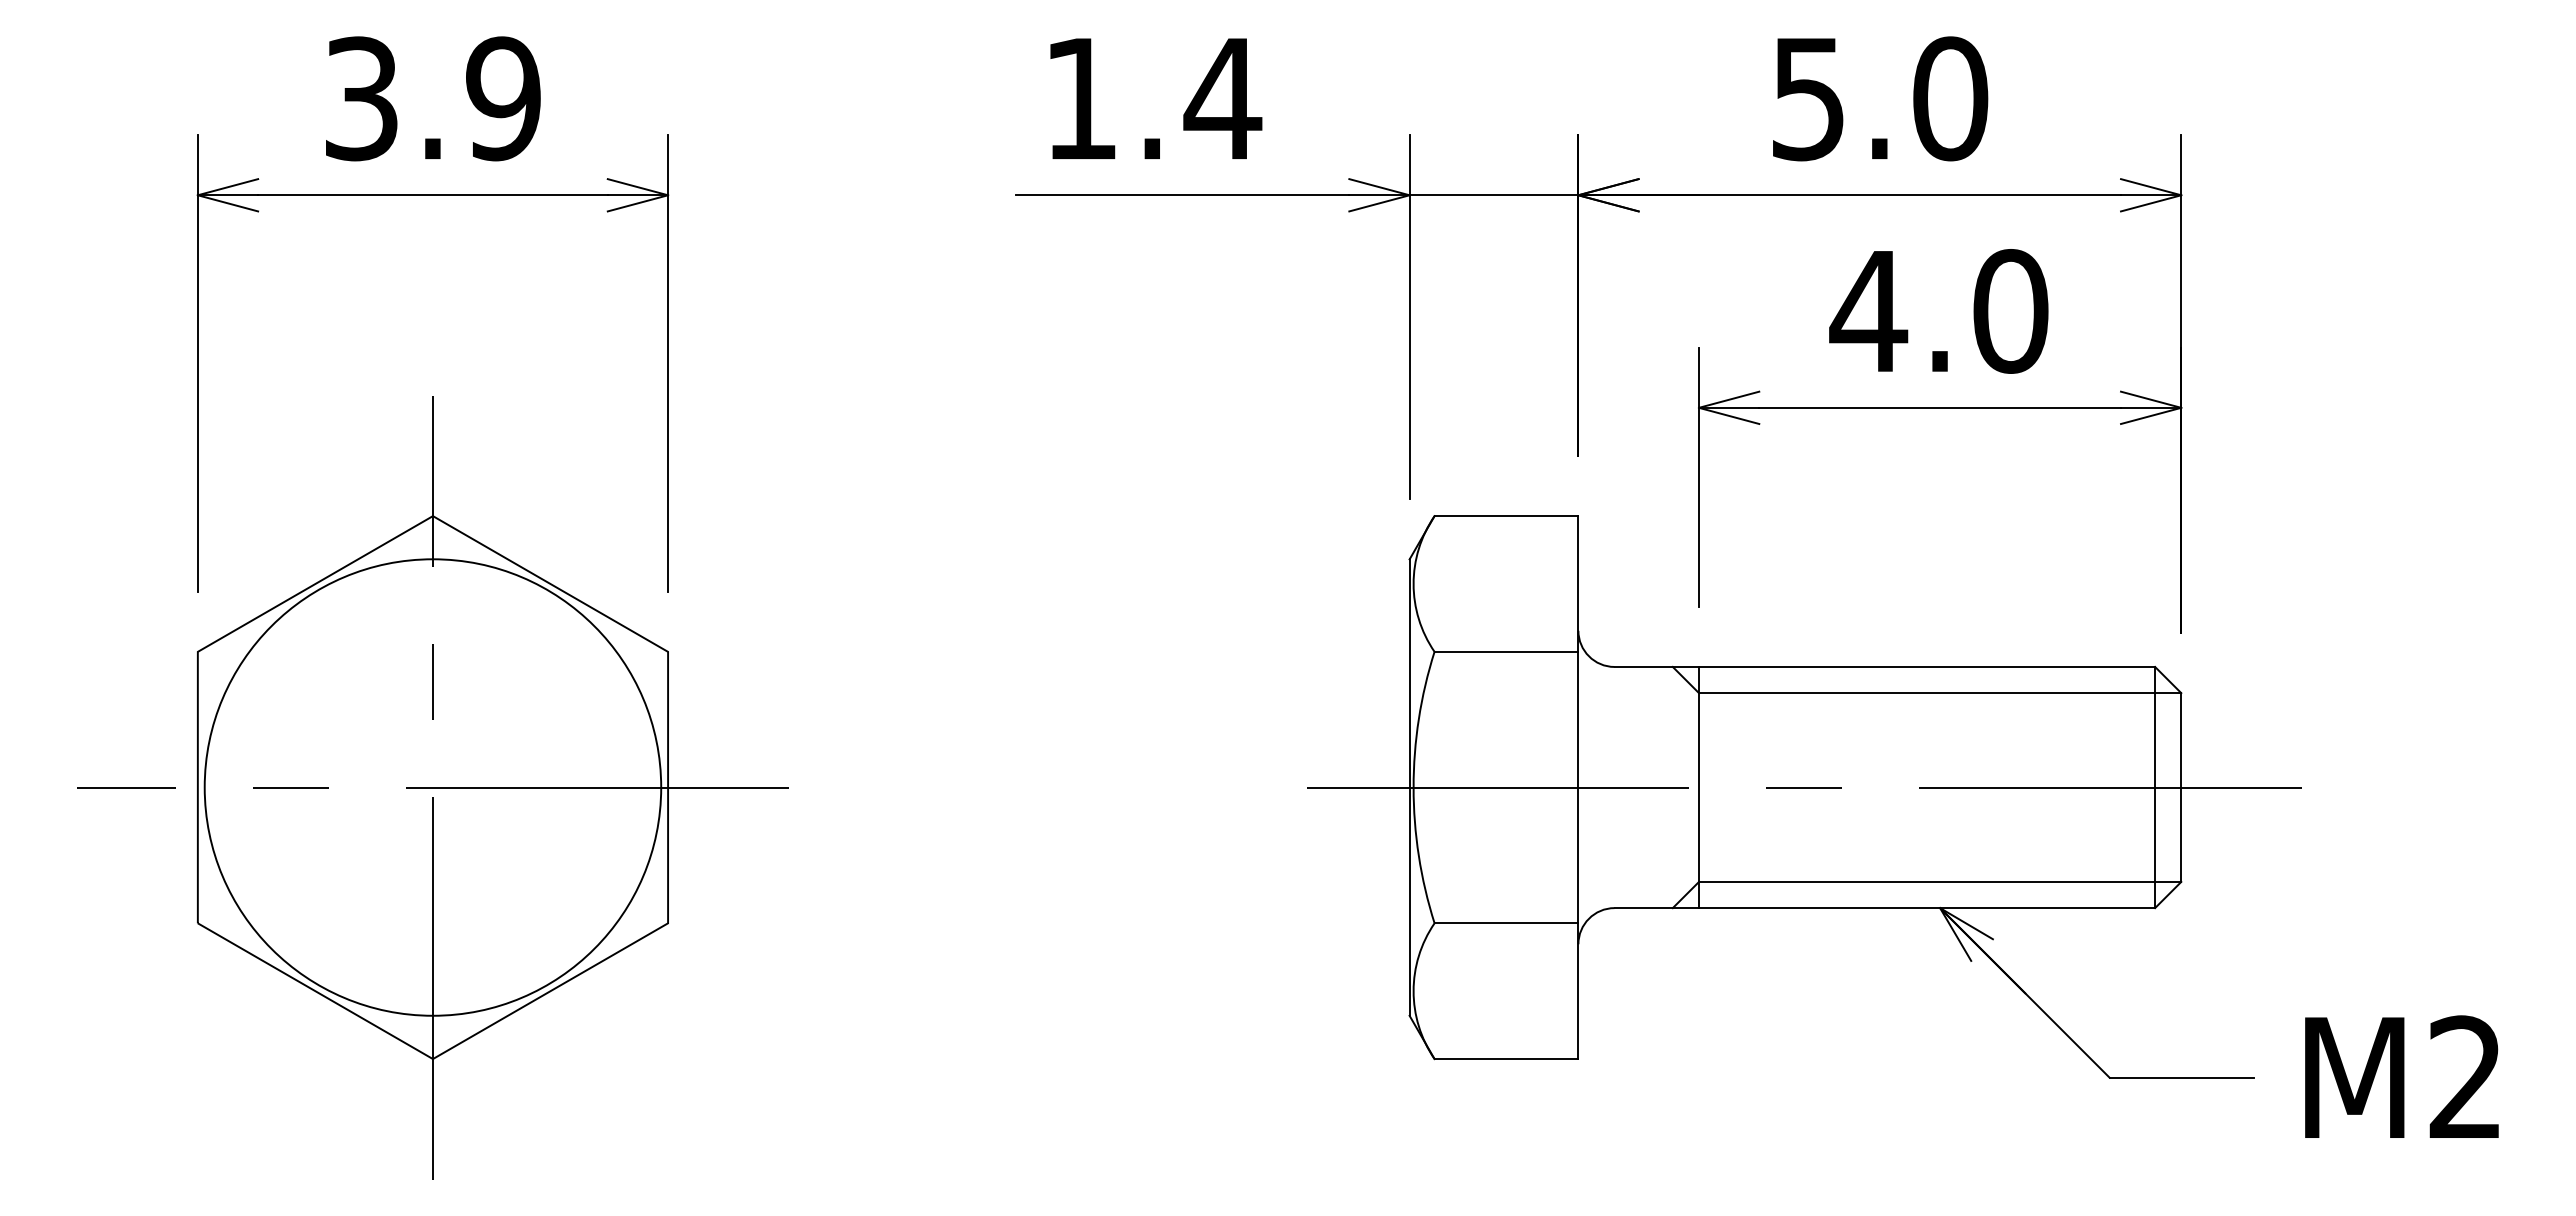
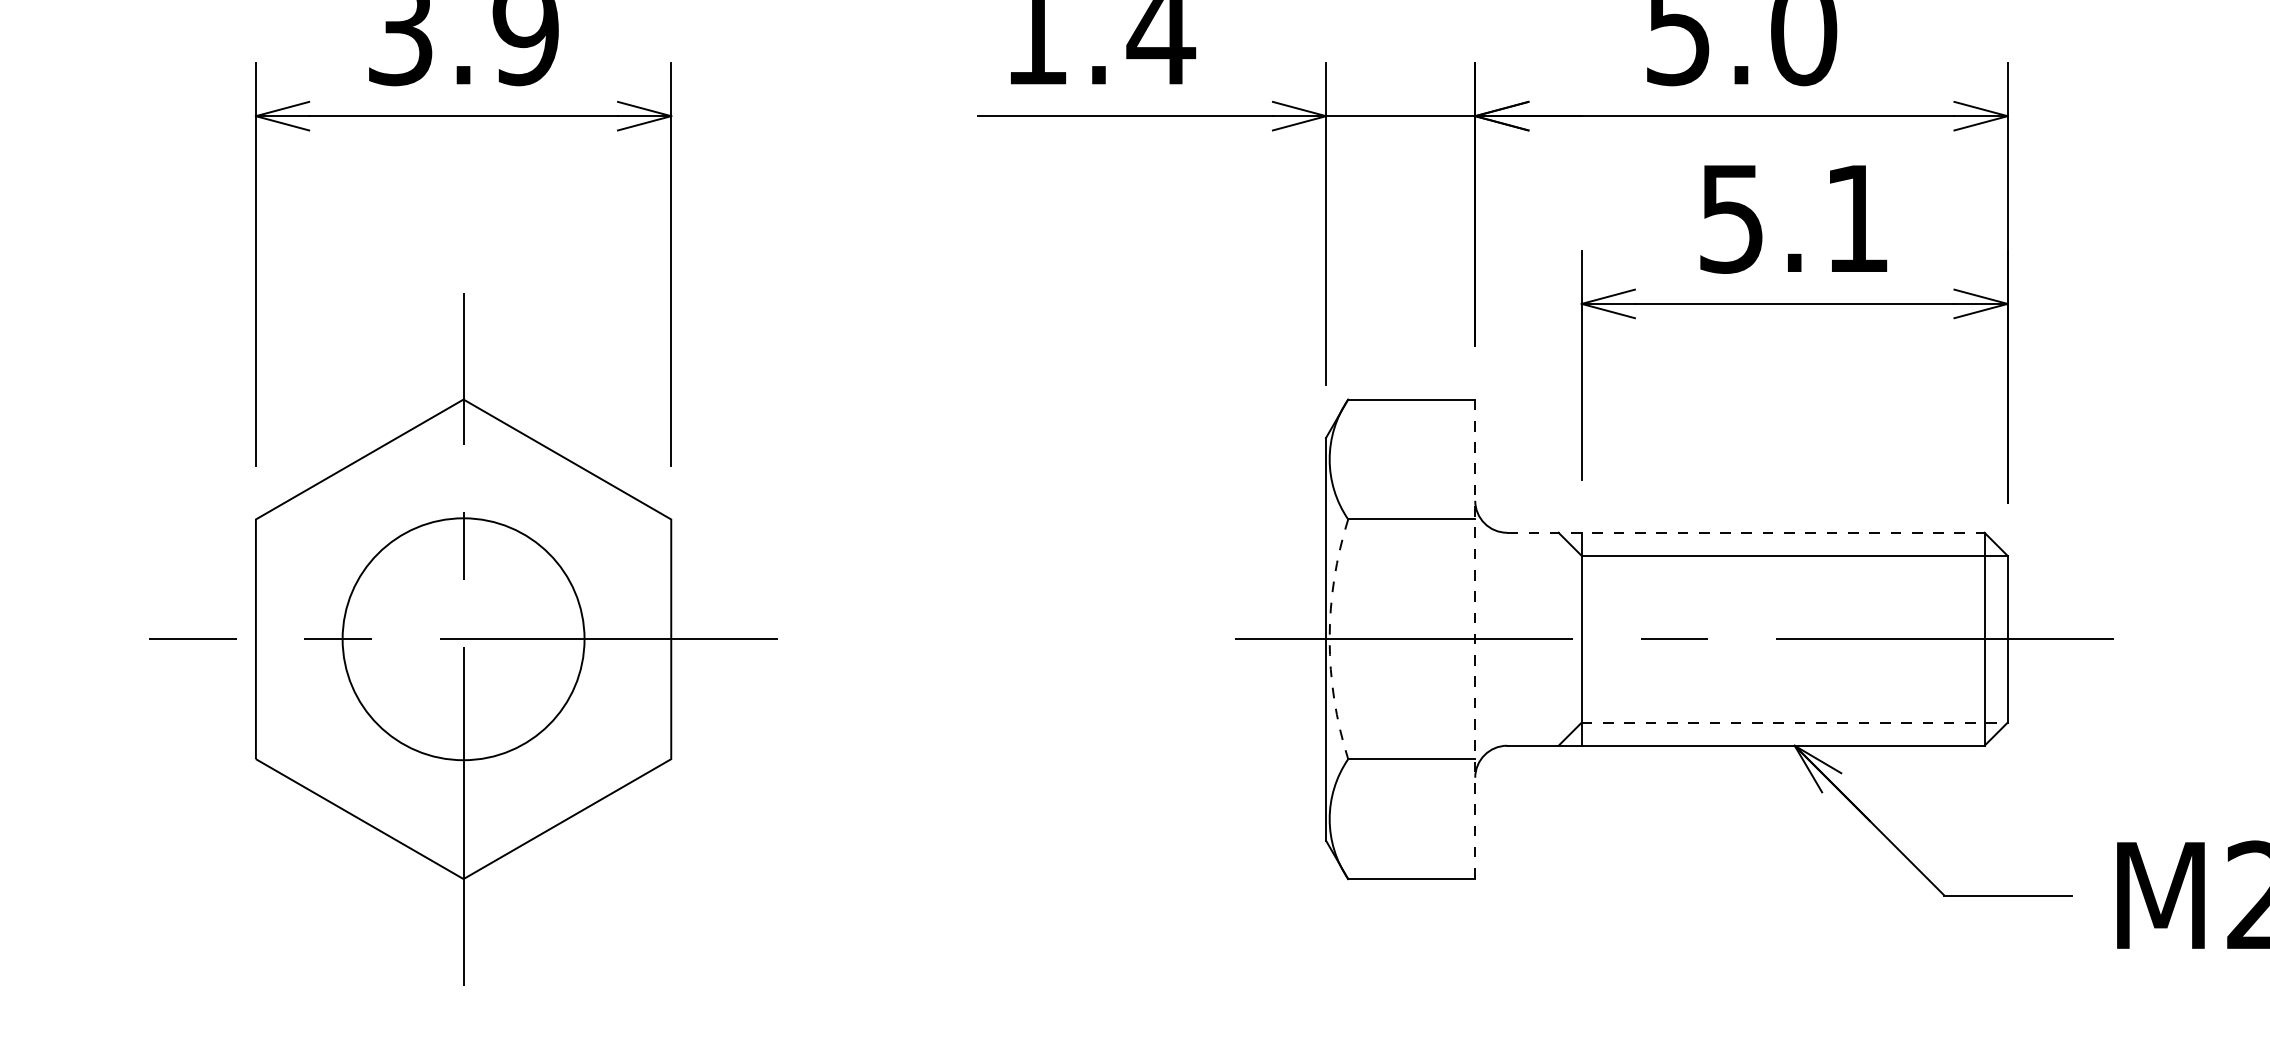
text: (1938, 311) -> (1793, 218), 4.0 -> 5.1
line: (1885, 666) -> (1746, 532), solid -> dashed
circle: (432, 787) -> (463, 639), size x0.6
arc: (1413, 787) -> (1329, 639), solid -> dashed
line: (1578, 788) -> (1475, 640), solid -> dashed
line: (1940, 881) -> (1795, 722), solid -> dashed

